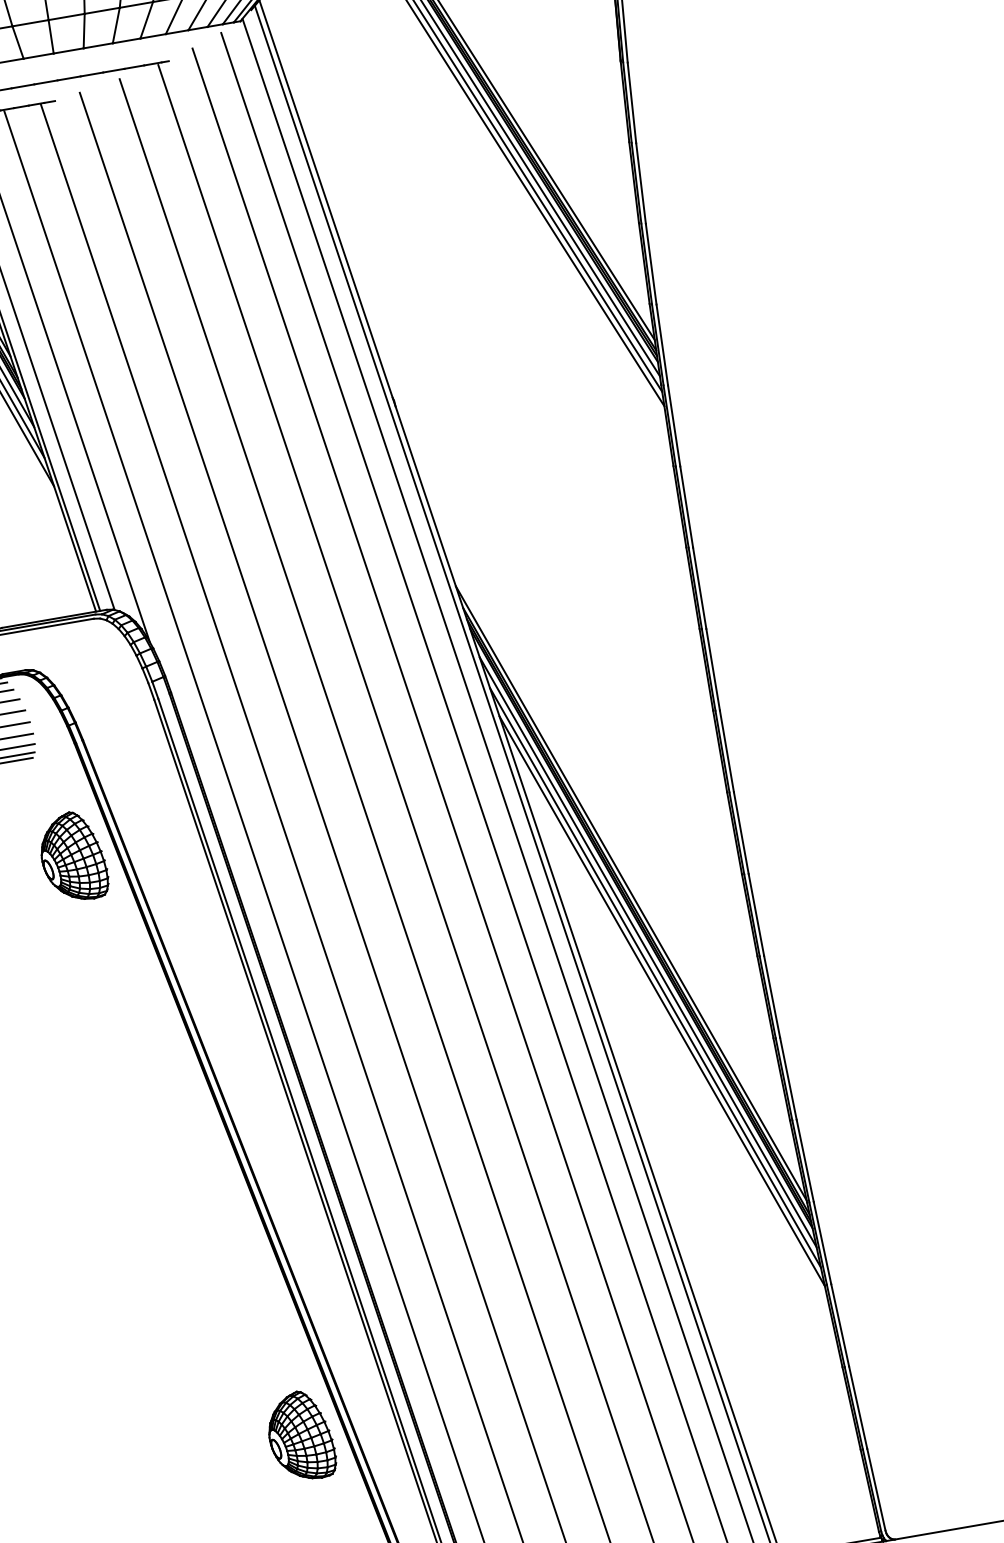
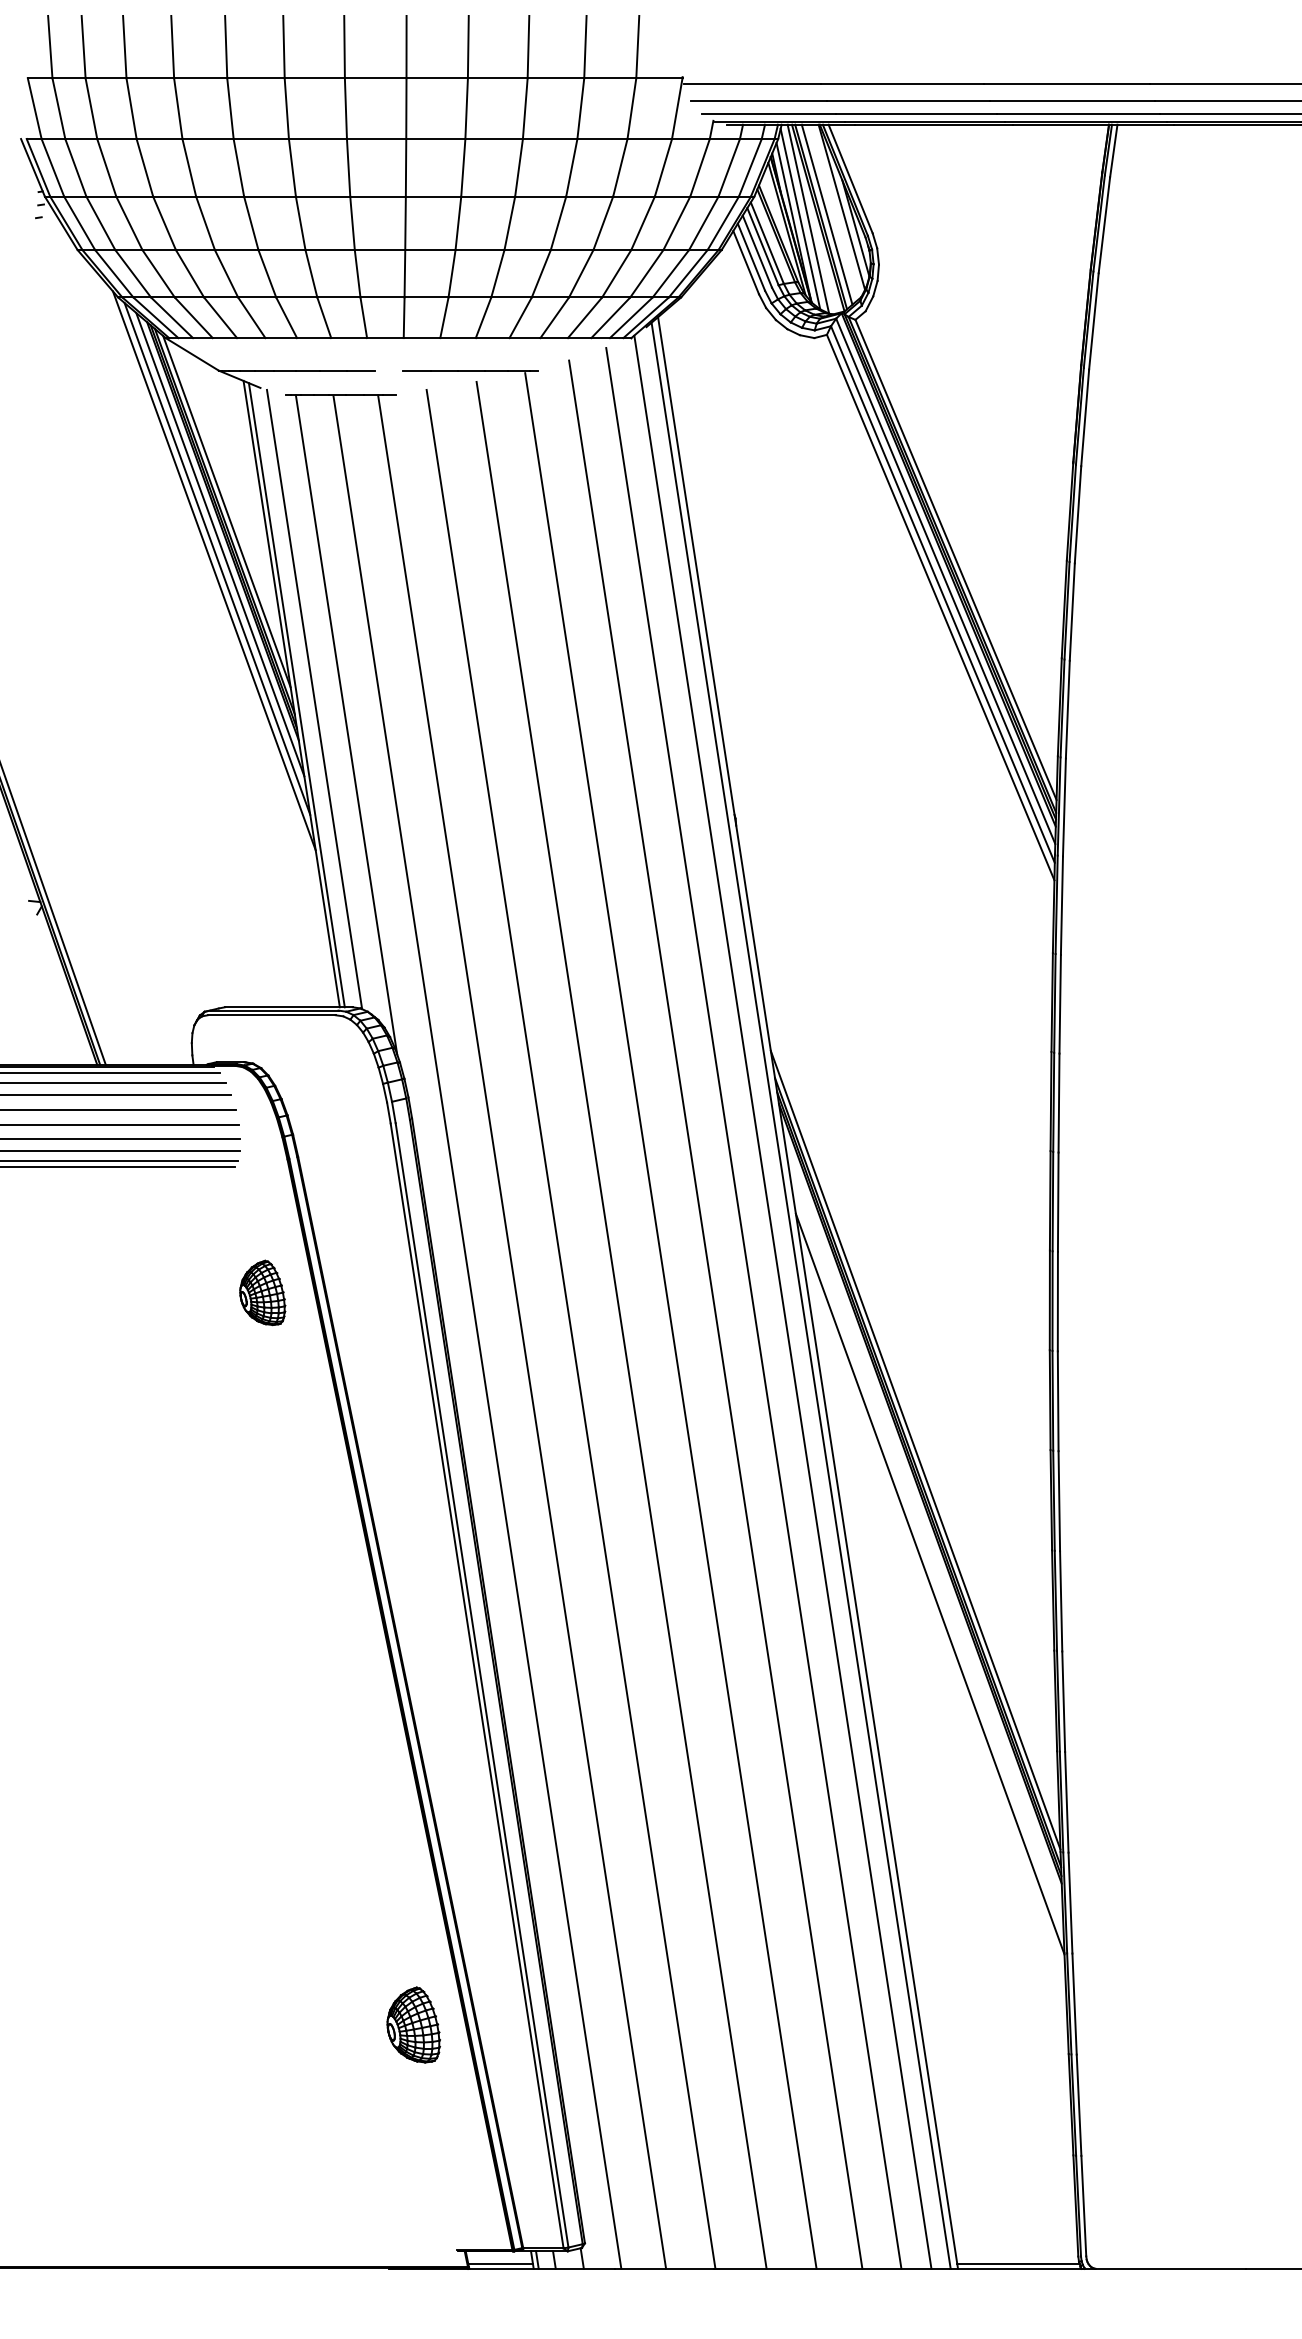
line: (45, 82) -> (388, 370), removed
part: (73, 856) -> (262, 1292), size x0.6
line: (647, 951) -> (923, 1522), removed
line: (654, 977) -> (926, 1554), removed
part: (300, 1435) -> (413, 2024), size x0.7

